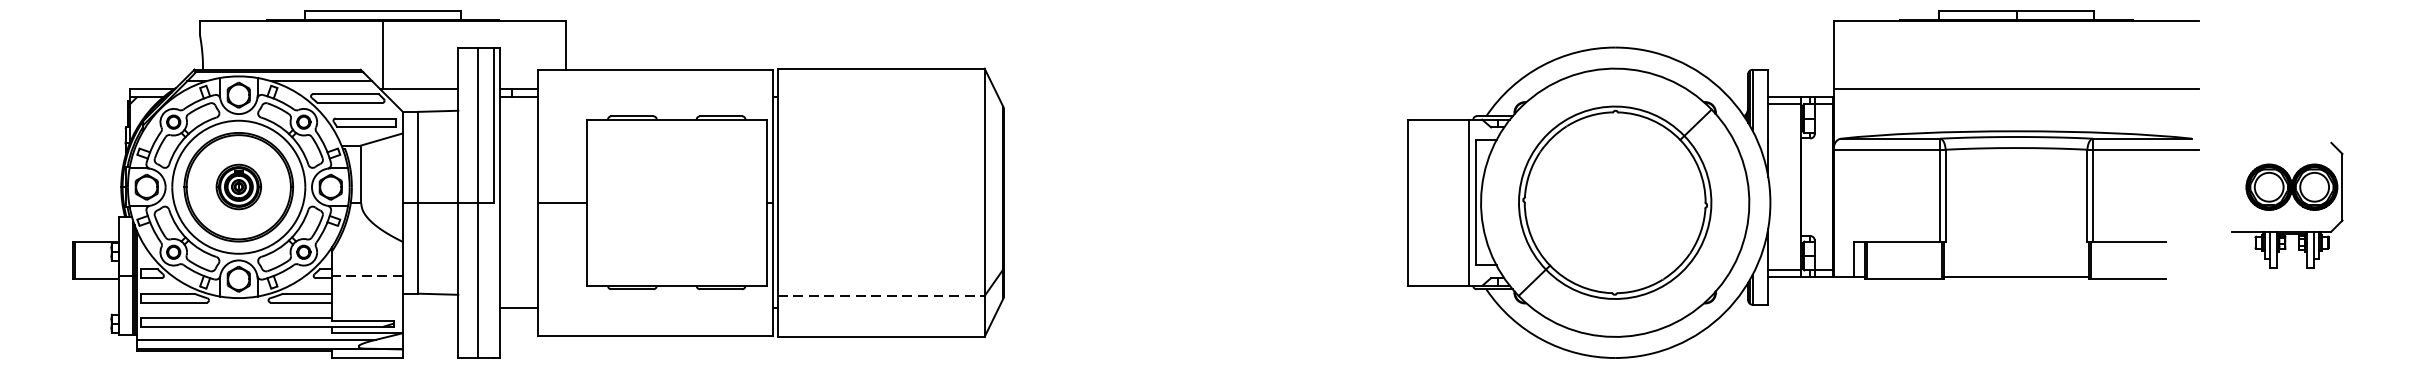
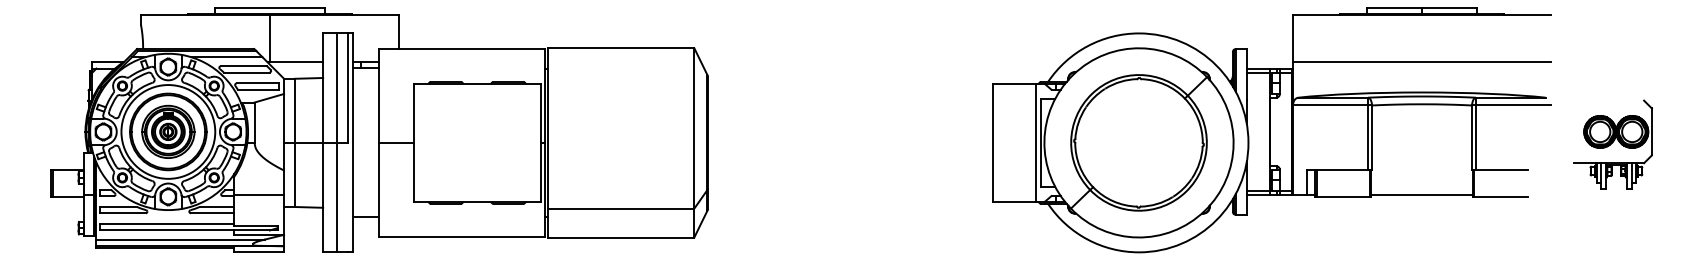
part: (239, 186) -> (168, 131), size x1.67
line: (366, 275) -> (258, 194), dashed -> solid
line: (881, 295) -> (621, 208), dashed -> solid

